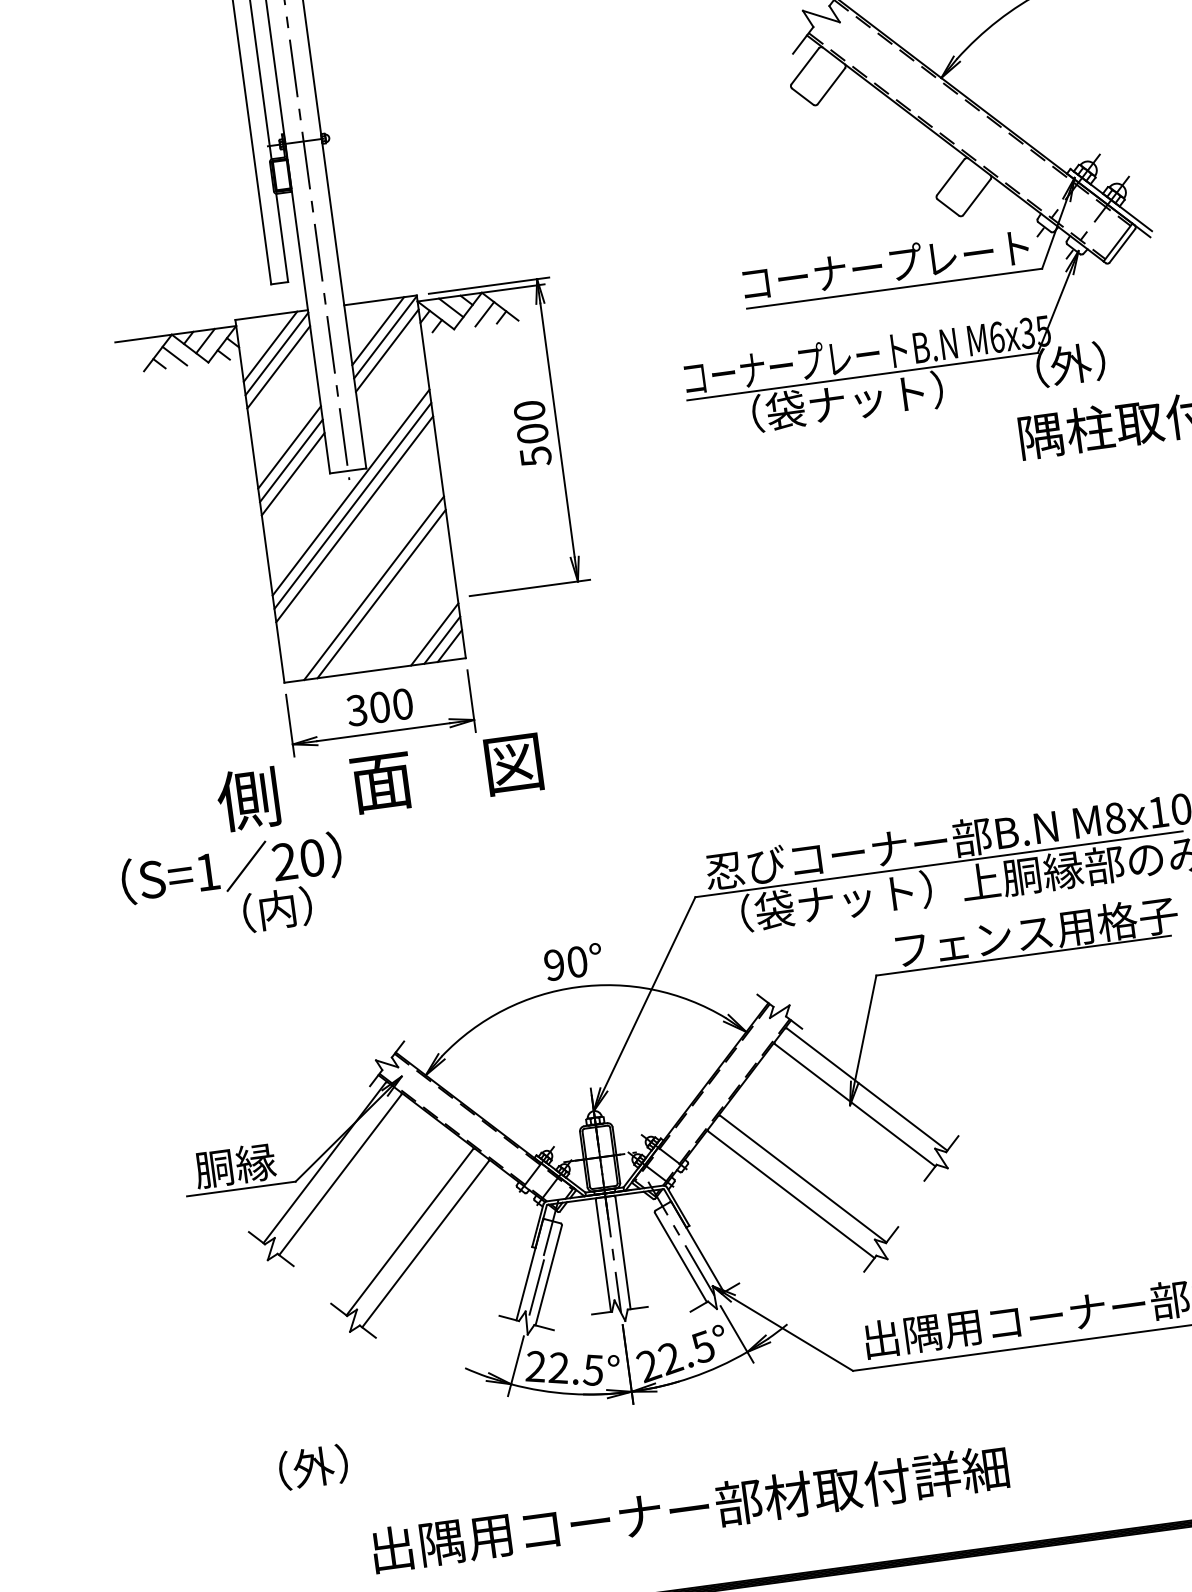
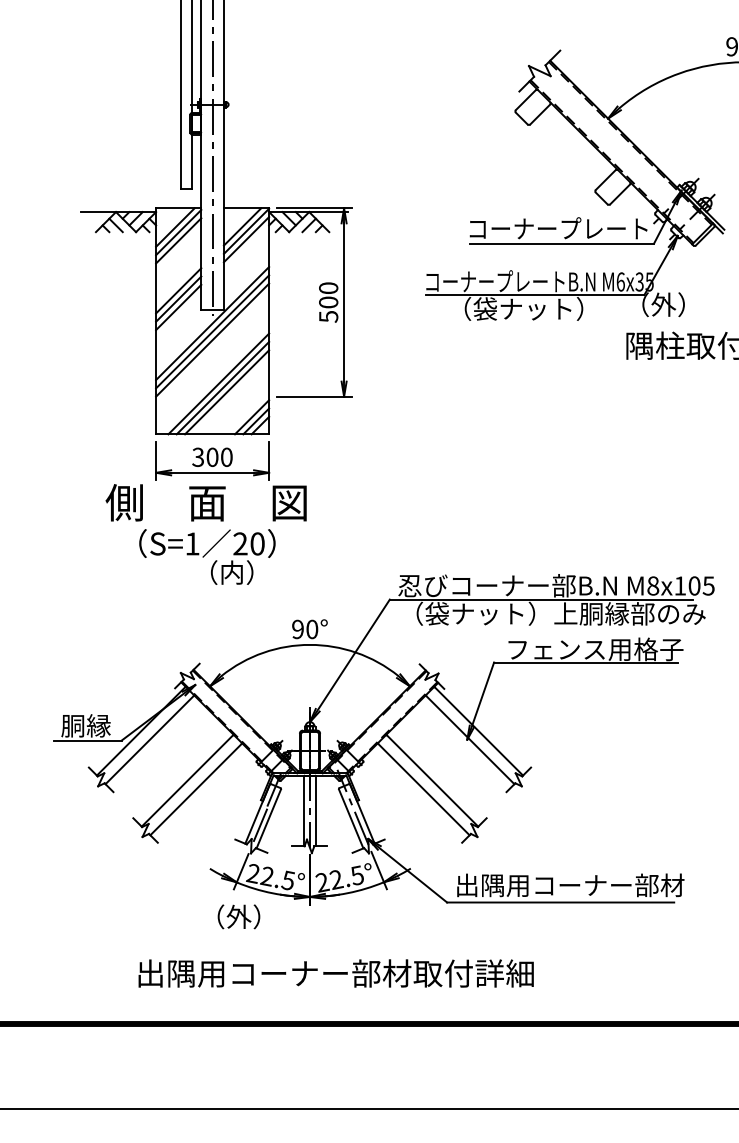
line: (389, 600) -> (227, 392), added
text: (234, 889) -> (207, 556), moved
text: (312, 1466) -> (238, 916), moved

